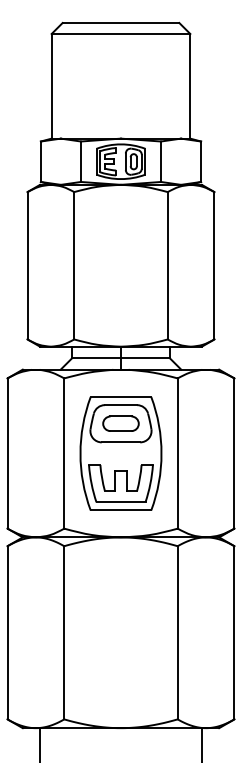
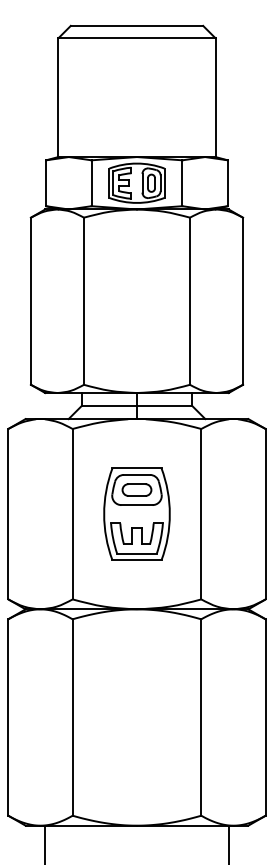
part: (120, 452) -> (136, 513), size x0.71

